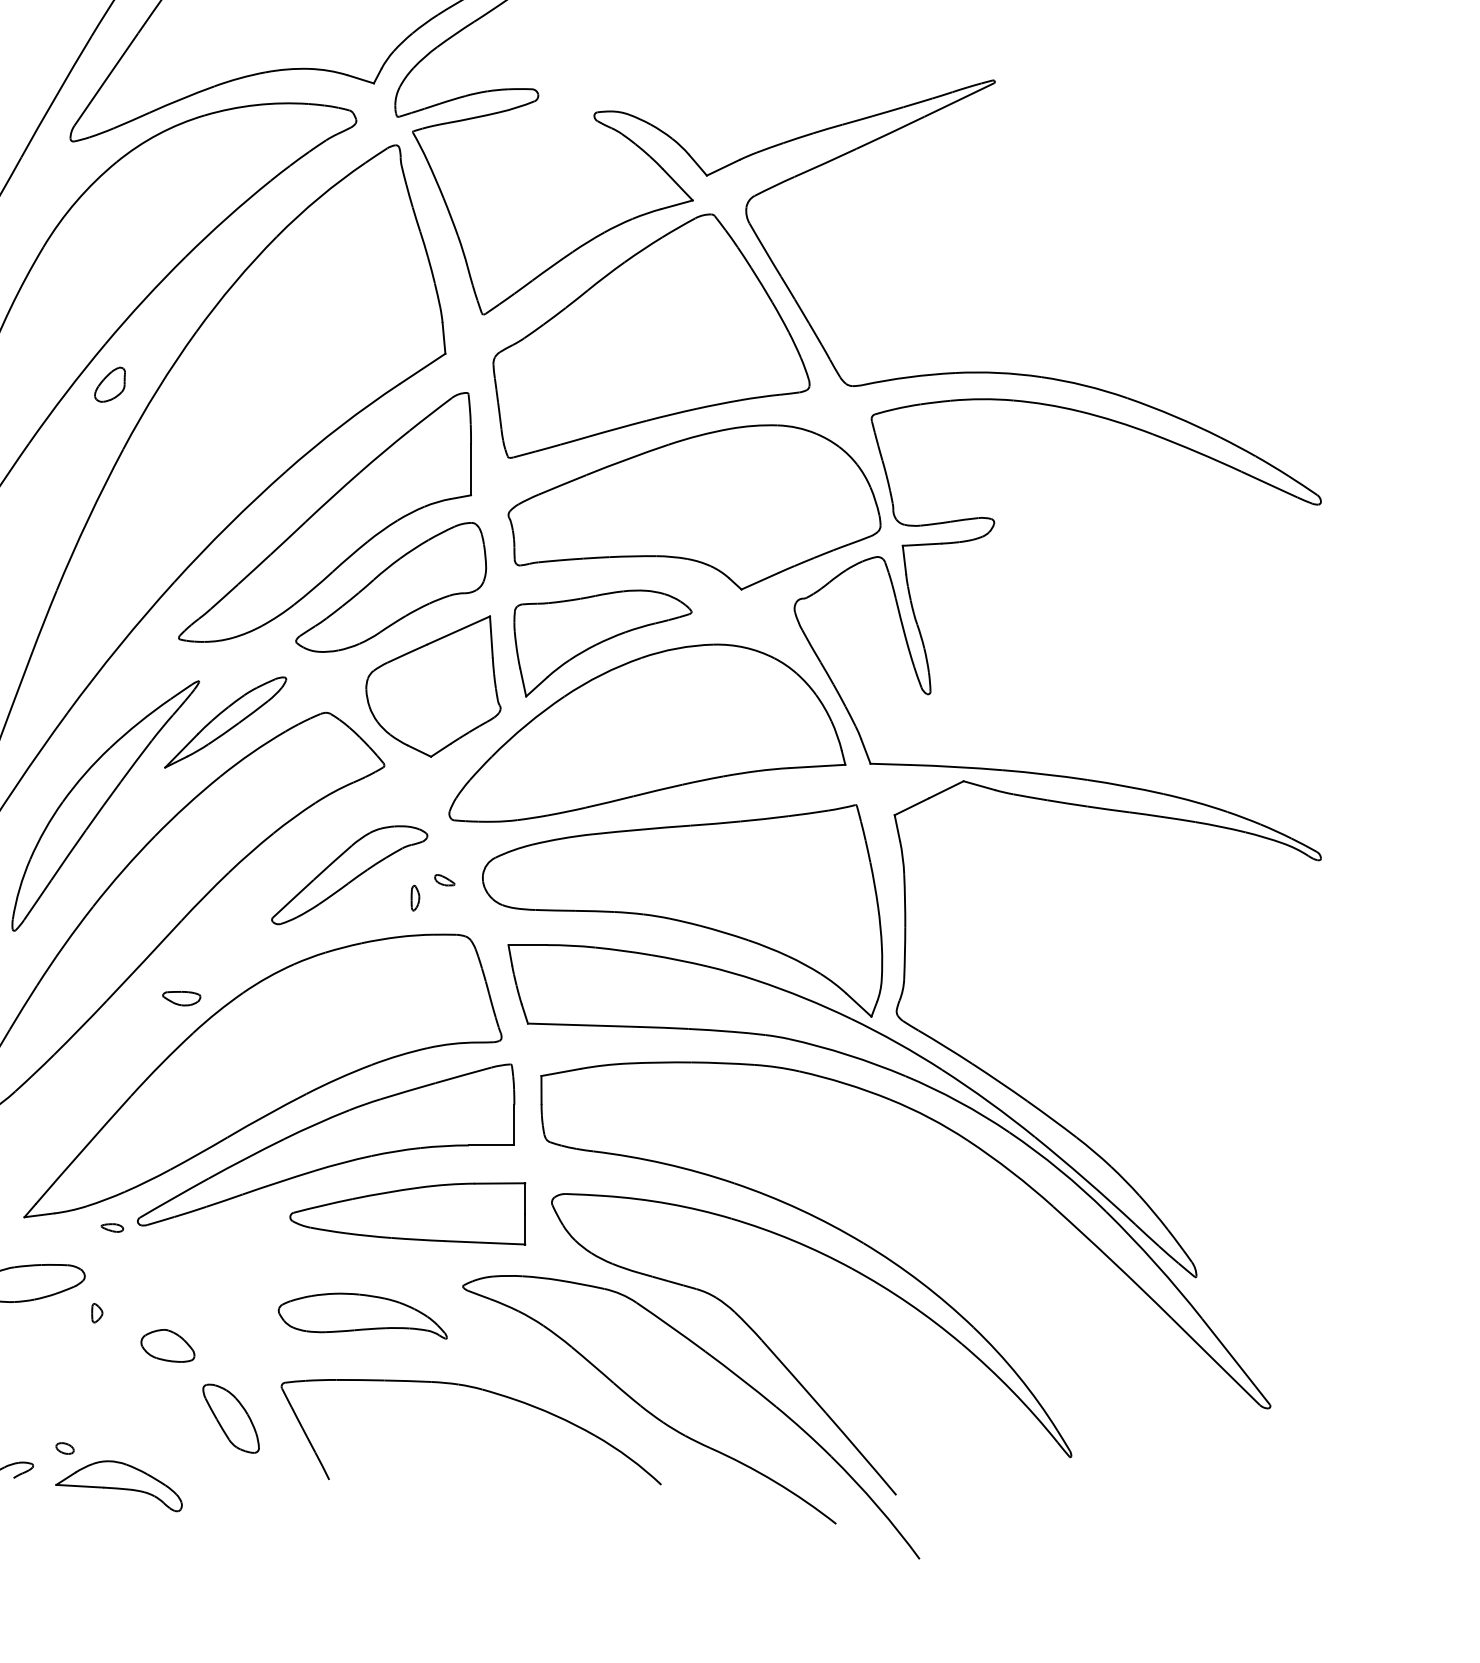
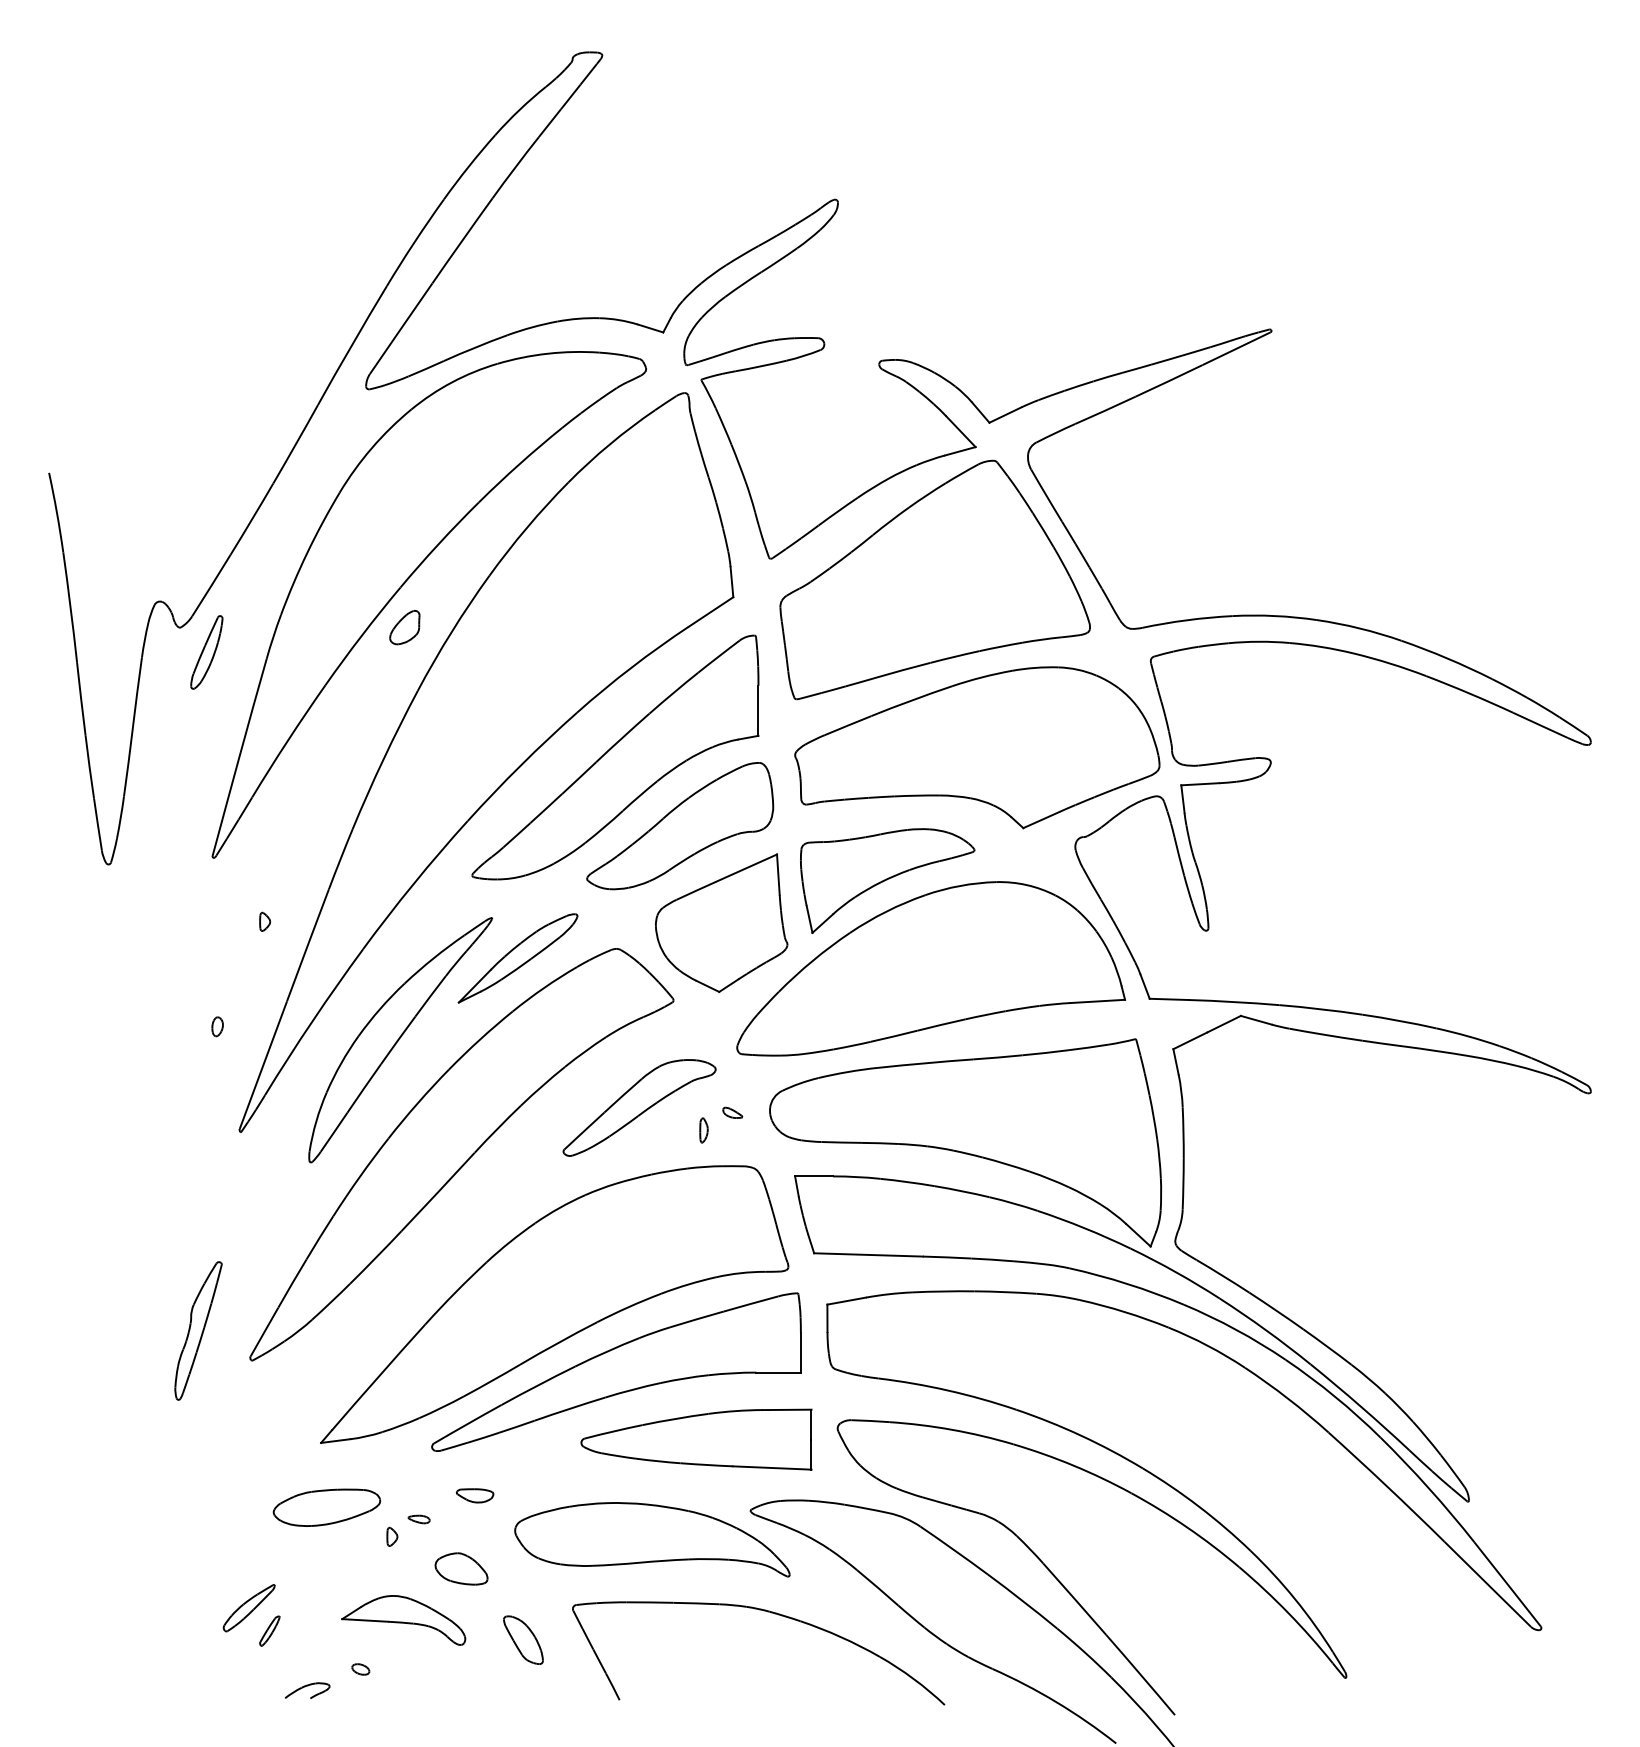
part: (181, 998) -> (474, 1495), moved
part: (111, 1228) -> (418, 1519), moved
part: (362, 1315) -> (652, 1539), size x1.67
part: (231, 1417) -> (523, 1639), size x0.71
part: (118, 1486) -> (403, 1620), moved

